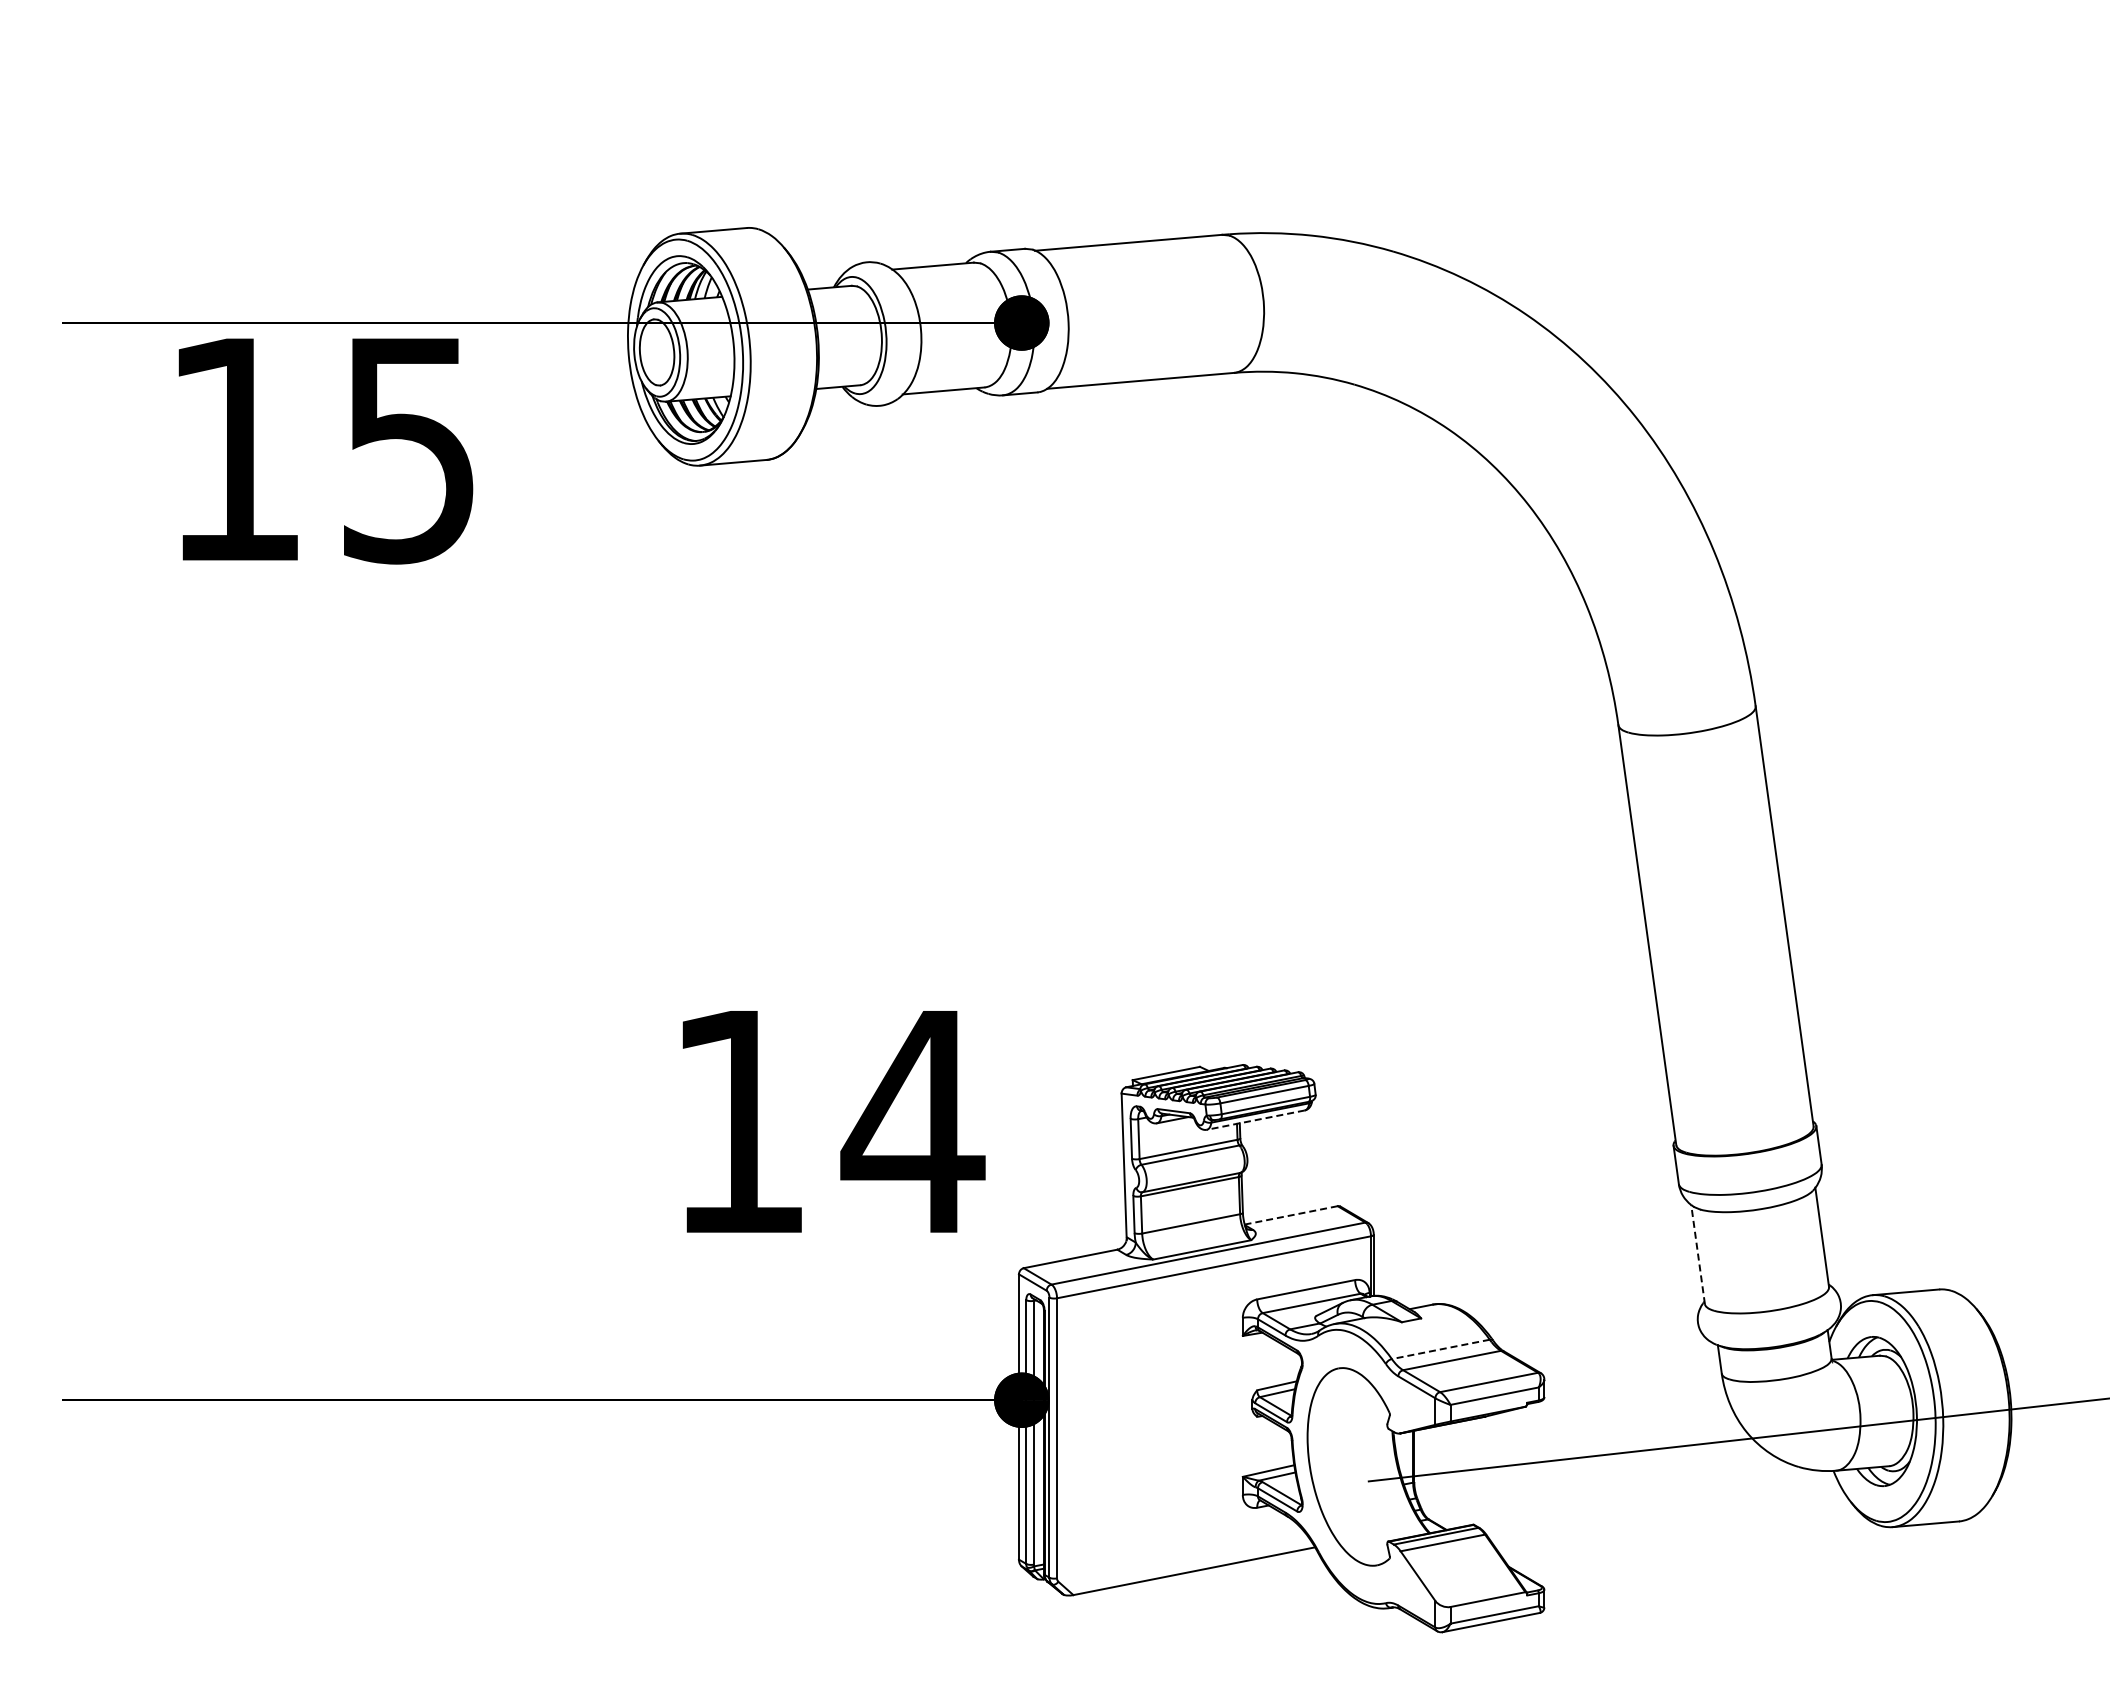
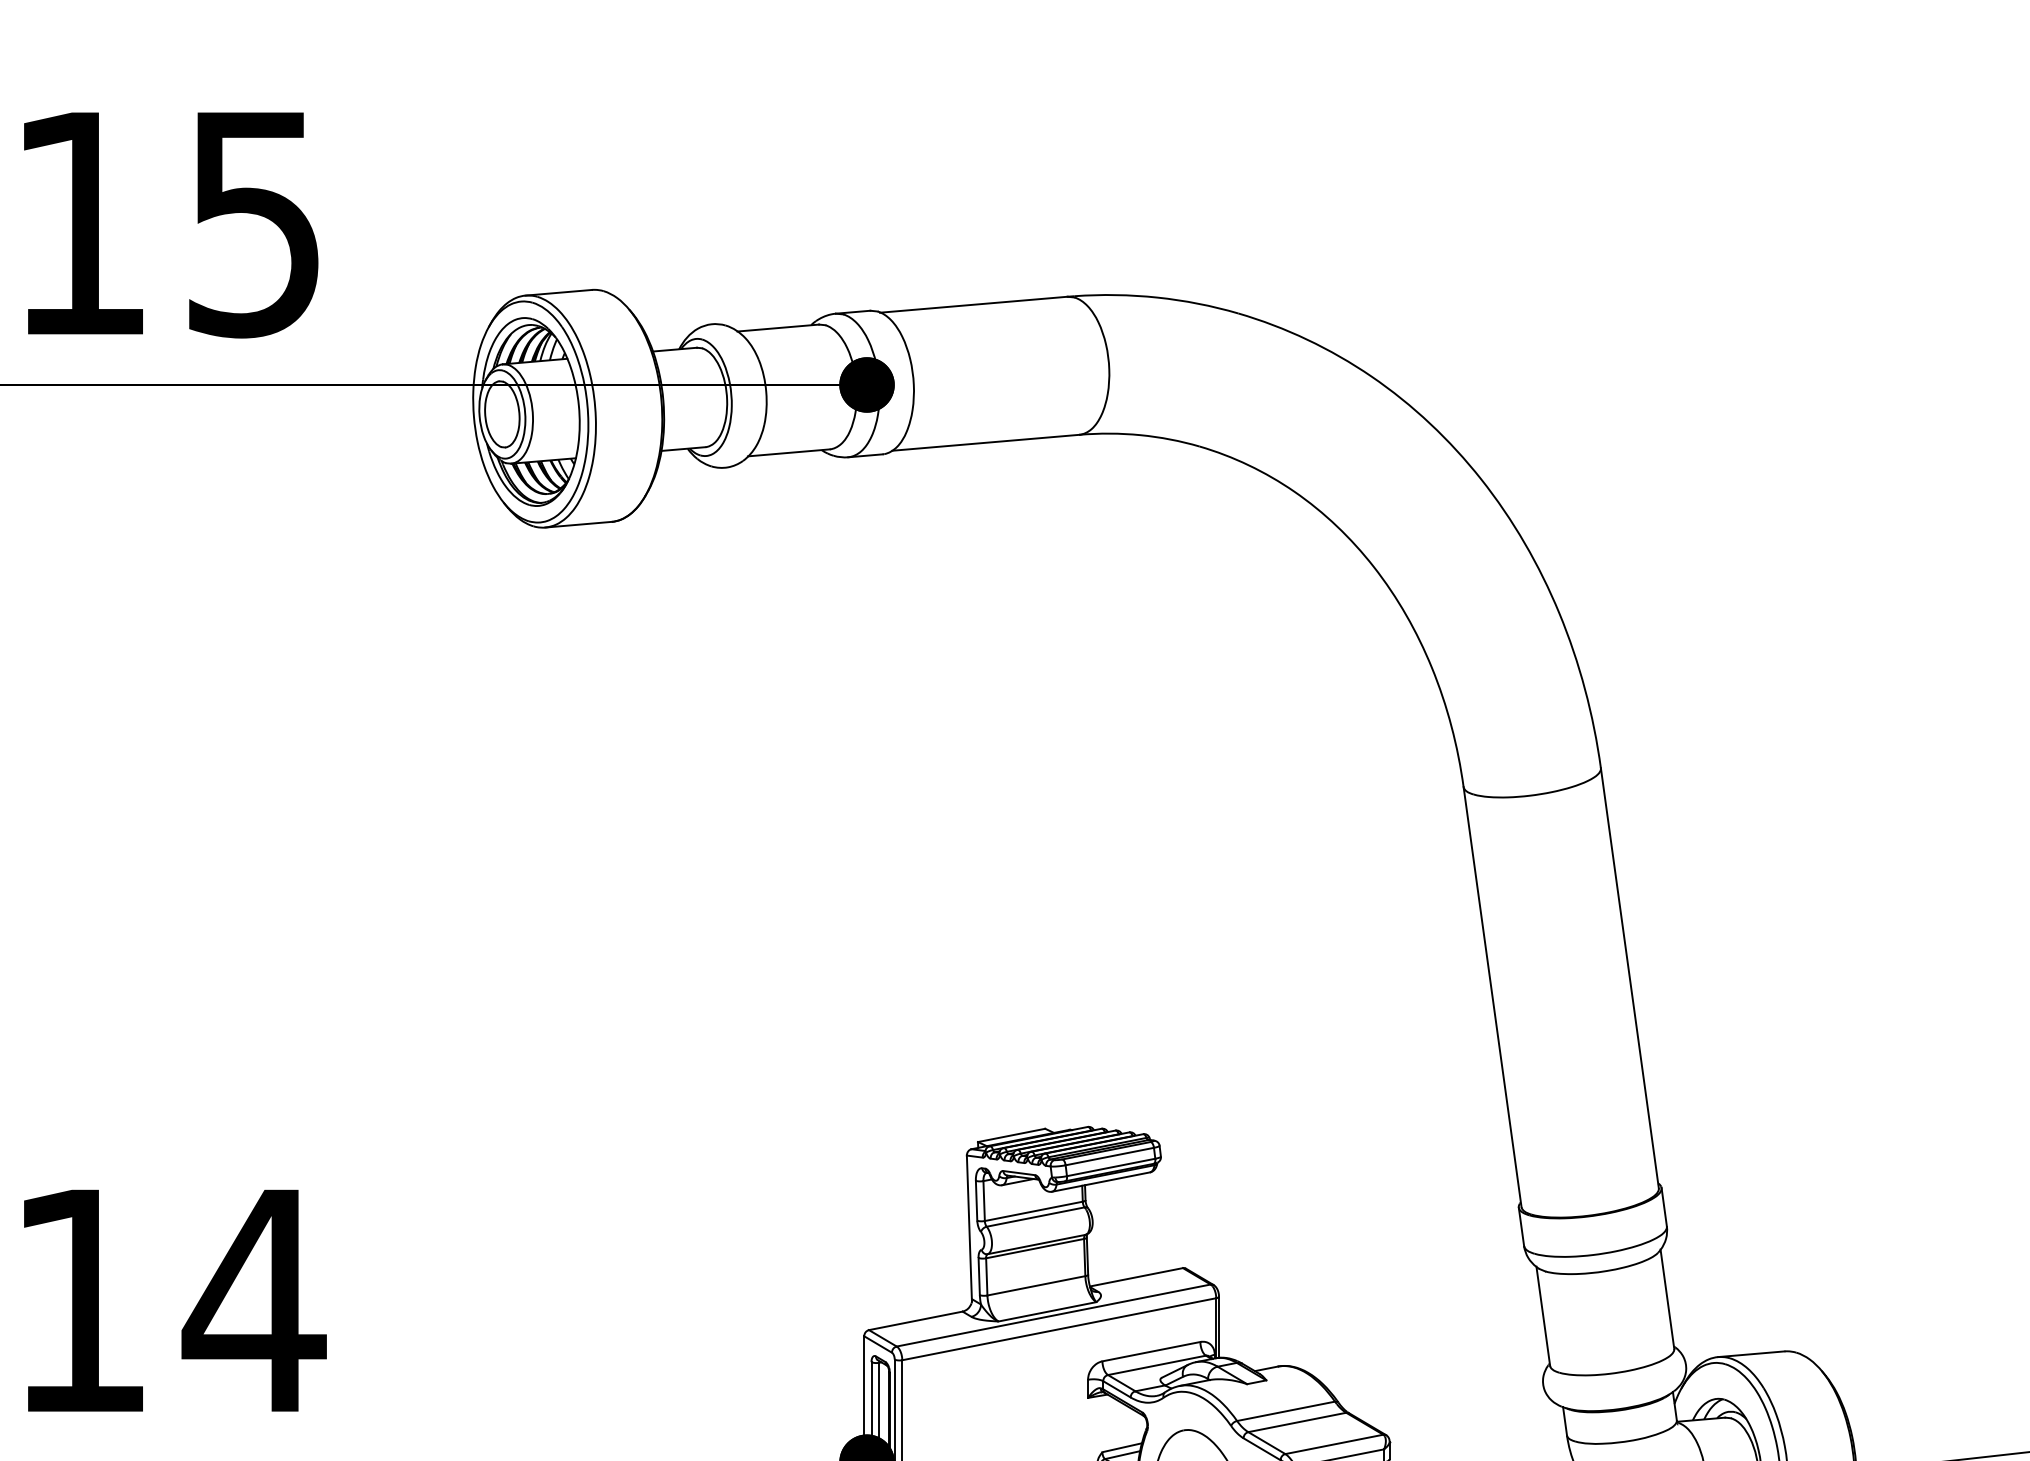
text: (325, 451) -> (170, 225), moved
line: (1255, 1120) -> (1100, 1182), dashed -> solid
text: (833, 1121) -> (174, 1300), moved
line: (1290, 1215) -> (1135, 1277), dashed -> solid
line: (1698, 1253) -> (1543, 1315), dashed -> solid
line: (1440, 1349) -> (1285, 1411), dashed -> solid

